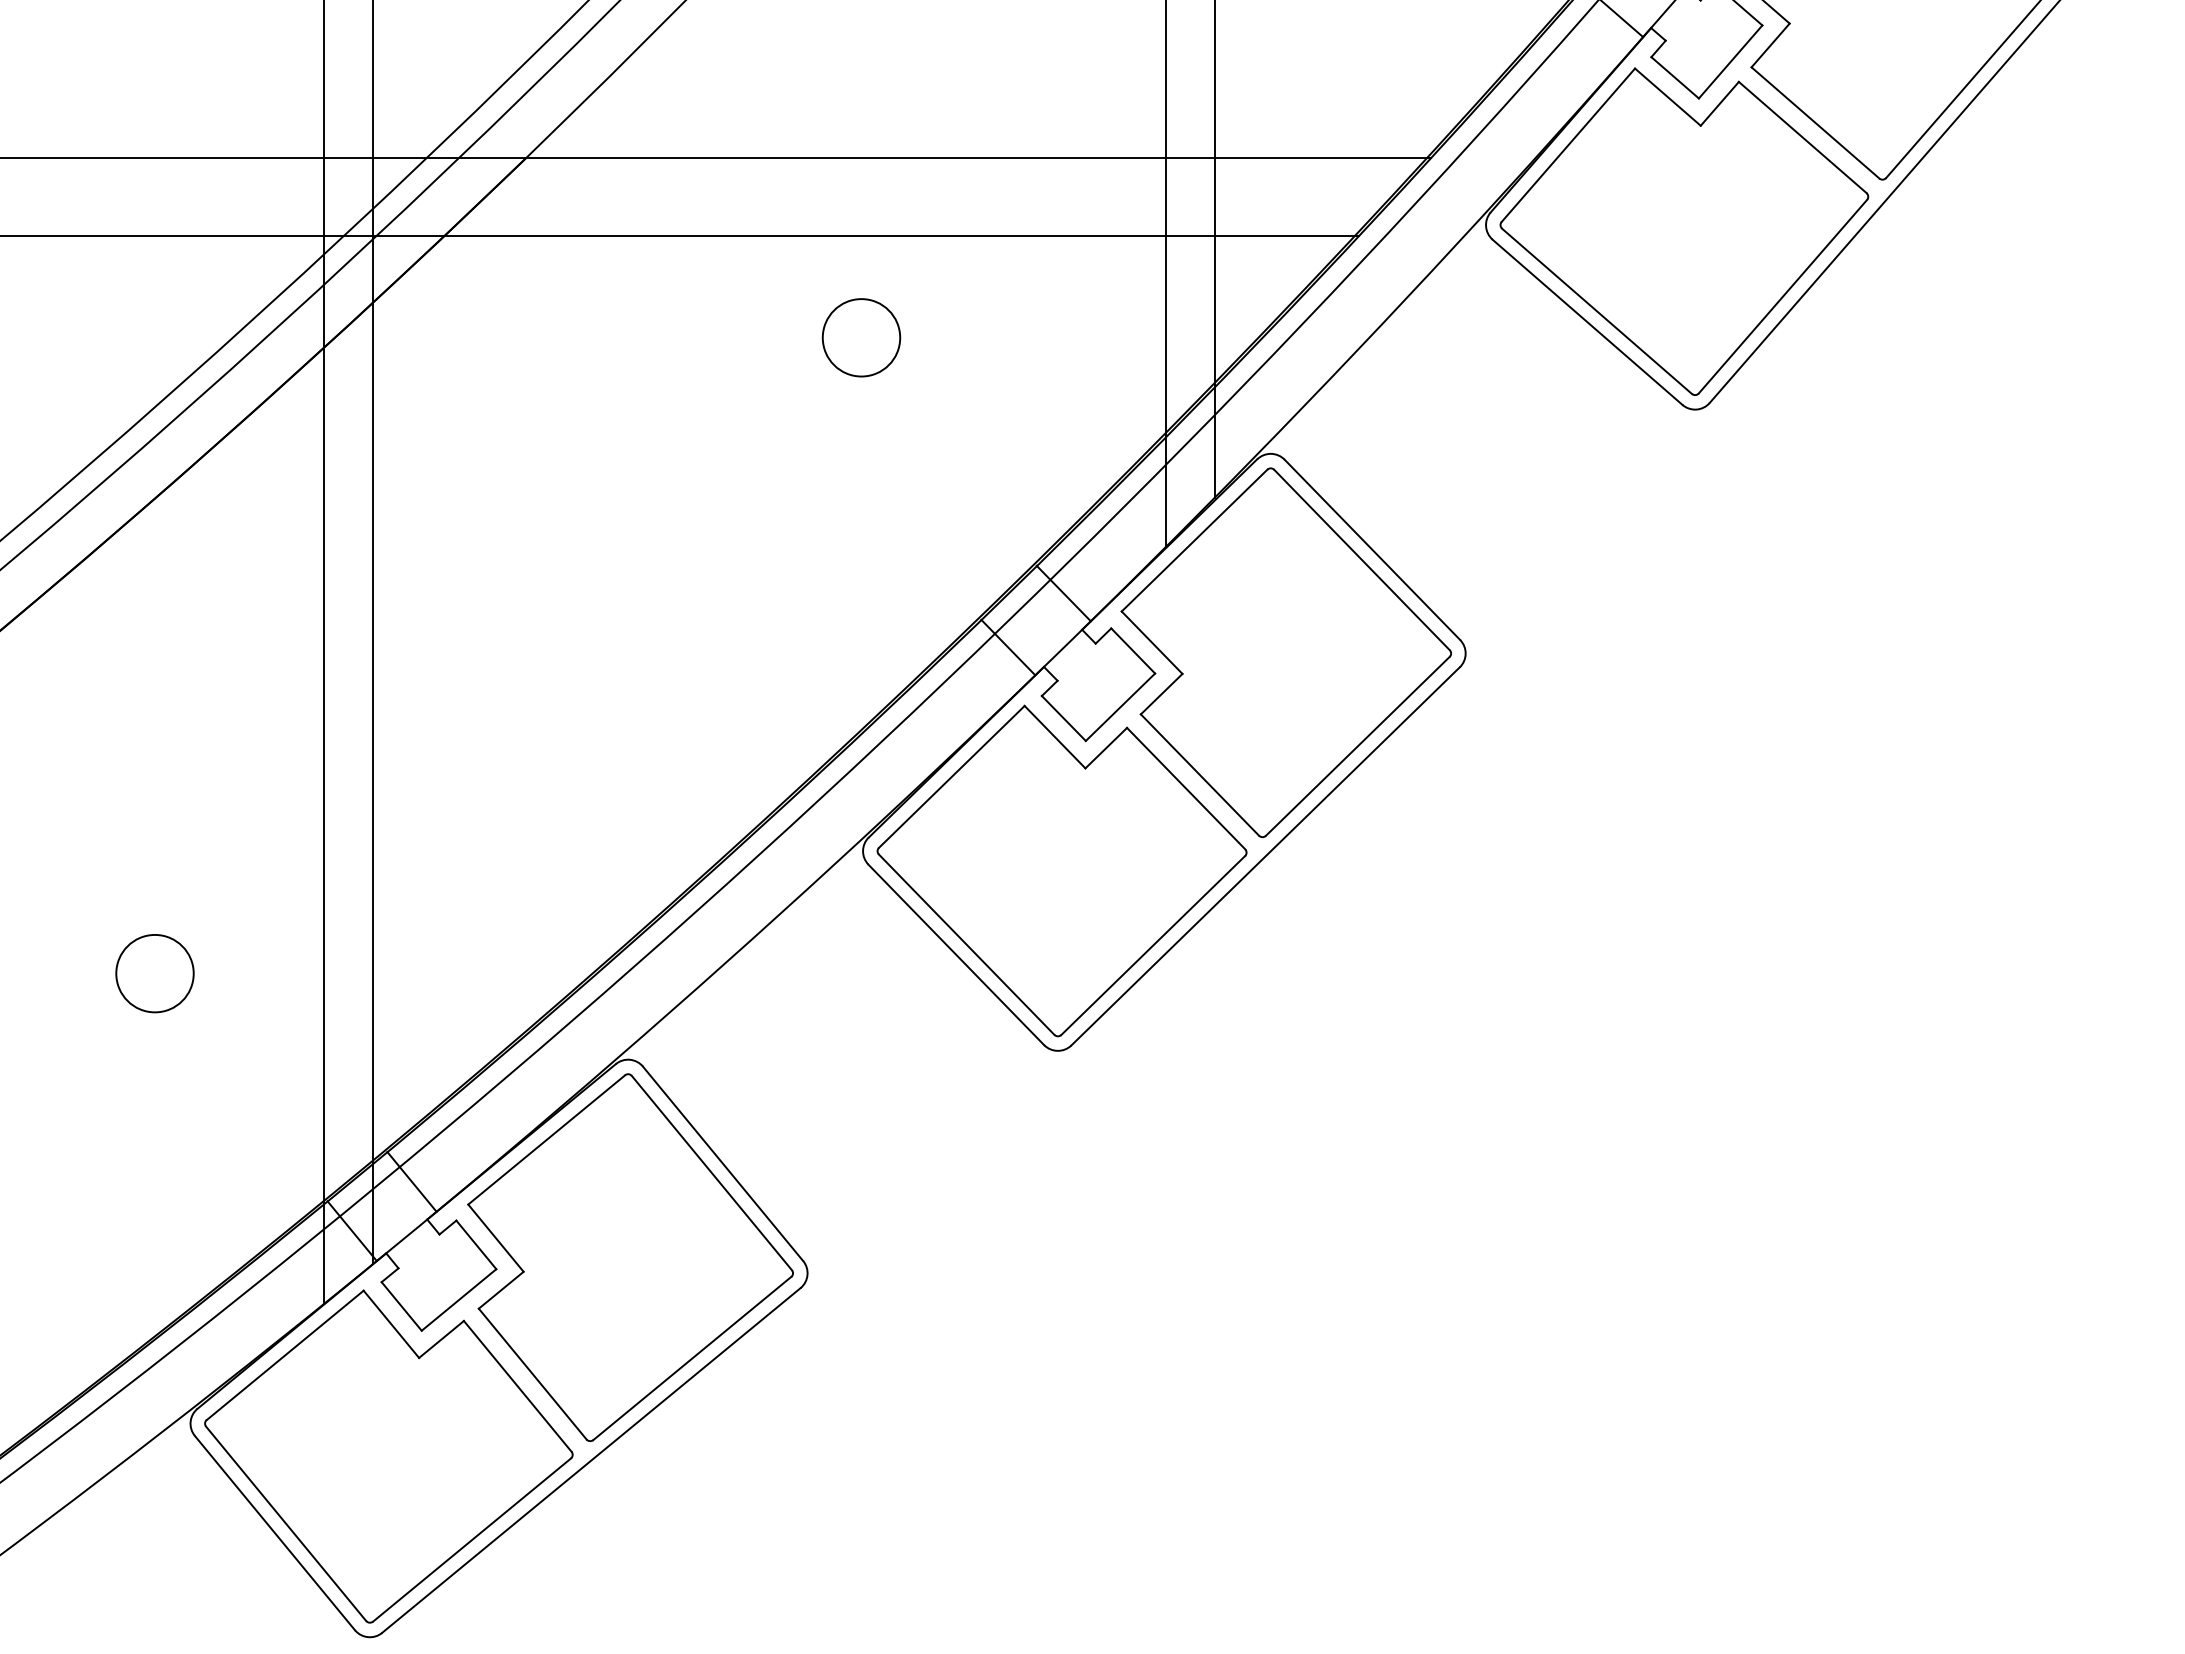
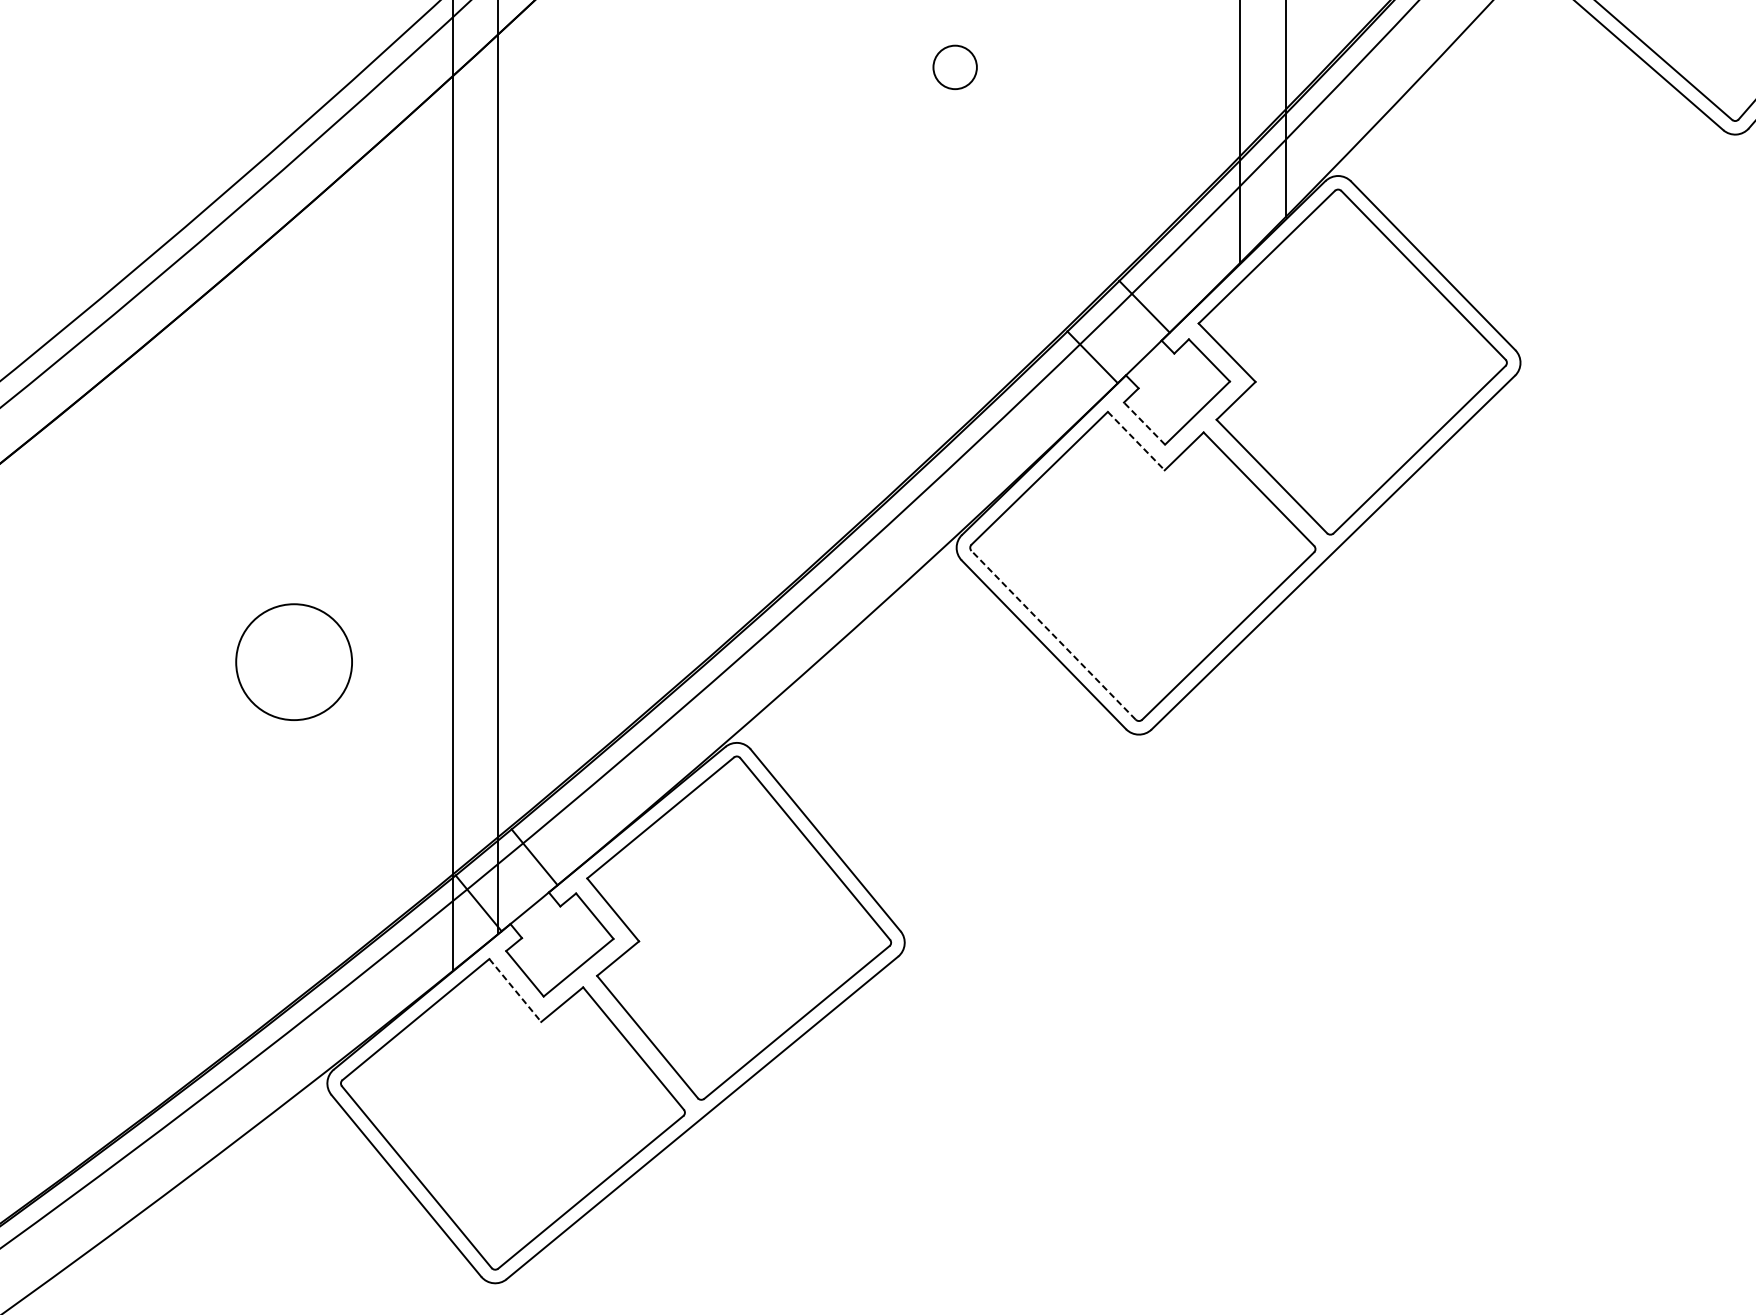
circle: (861, 337) -> (955, 67), size x0.6
line: (1063, 718) -> (1144, 423), solid -> dashed
line: (1055, 737) -> (1136, 441), solid -> dashed
line: (966, 944) -> (1053, 635), solid -> dashed
circle: (154, 973) -> (293, 662), size x1.6
line: (391, 1324) -> (515, 990), solid -> dashed

